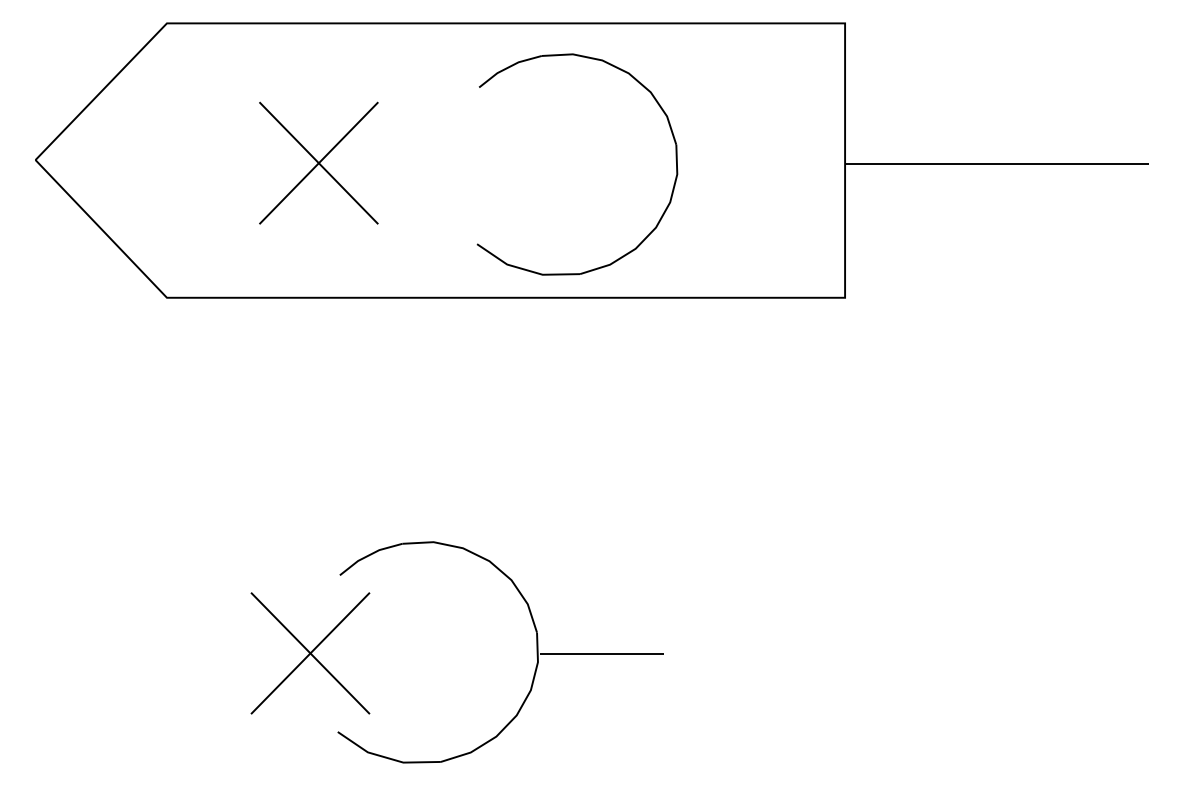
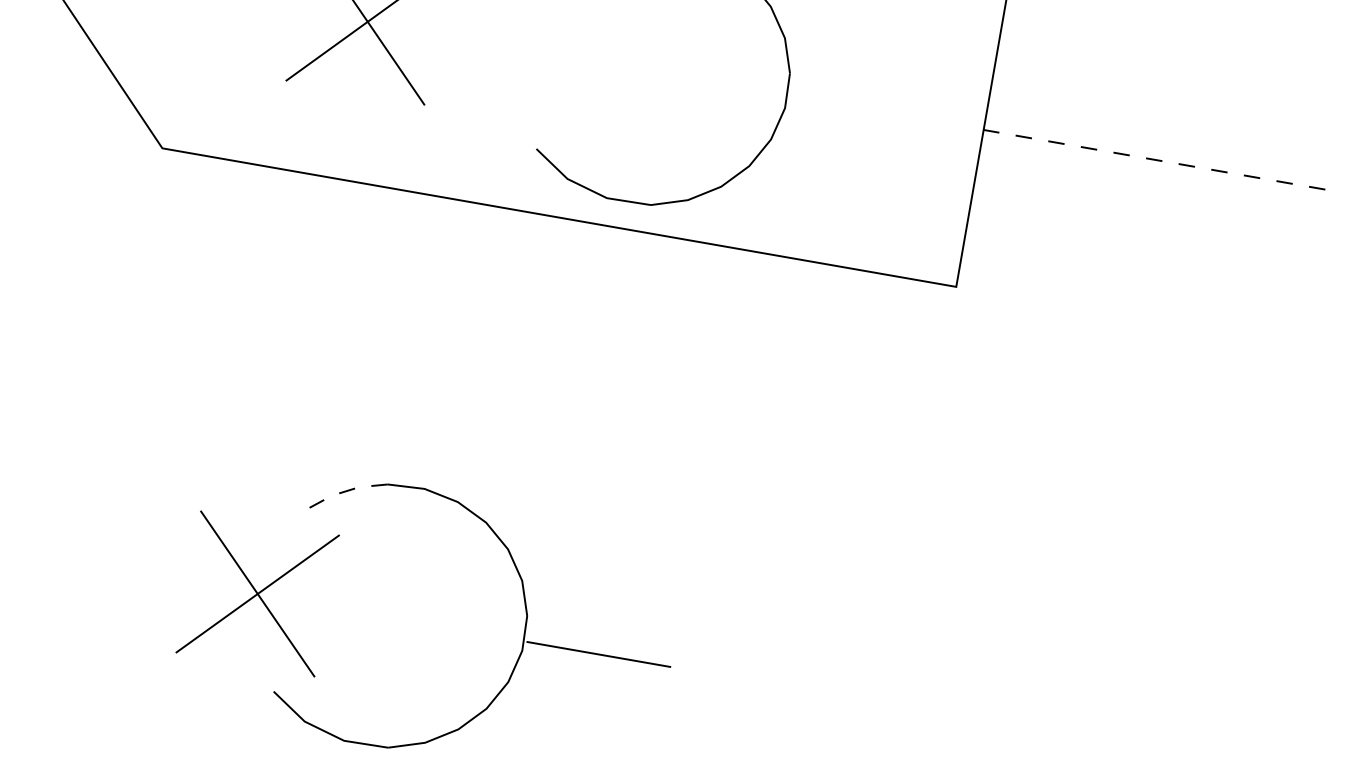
line: (997, 163) -> (1162, 160), solid -> dashed
line: (368, 555) -> (345, 491), solid -> dashed

